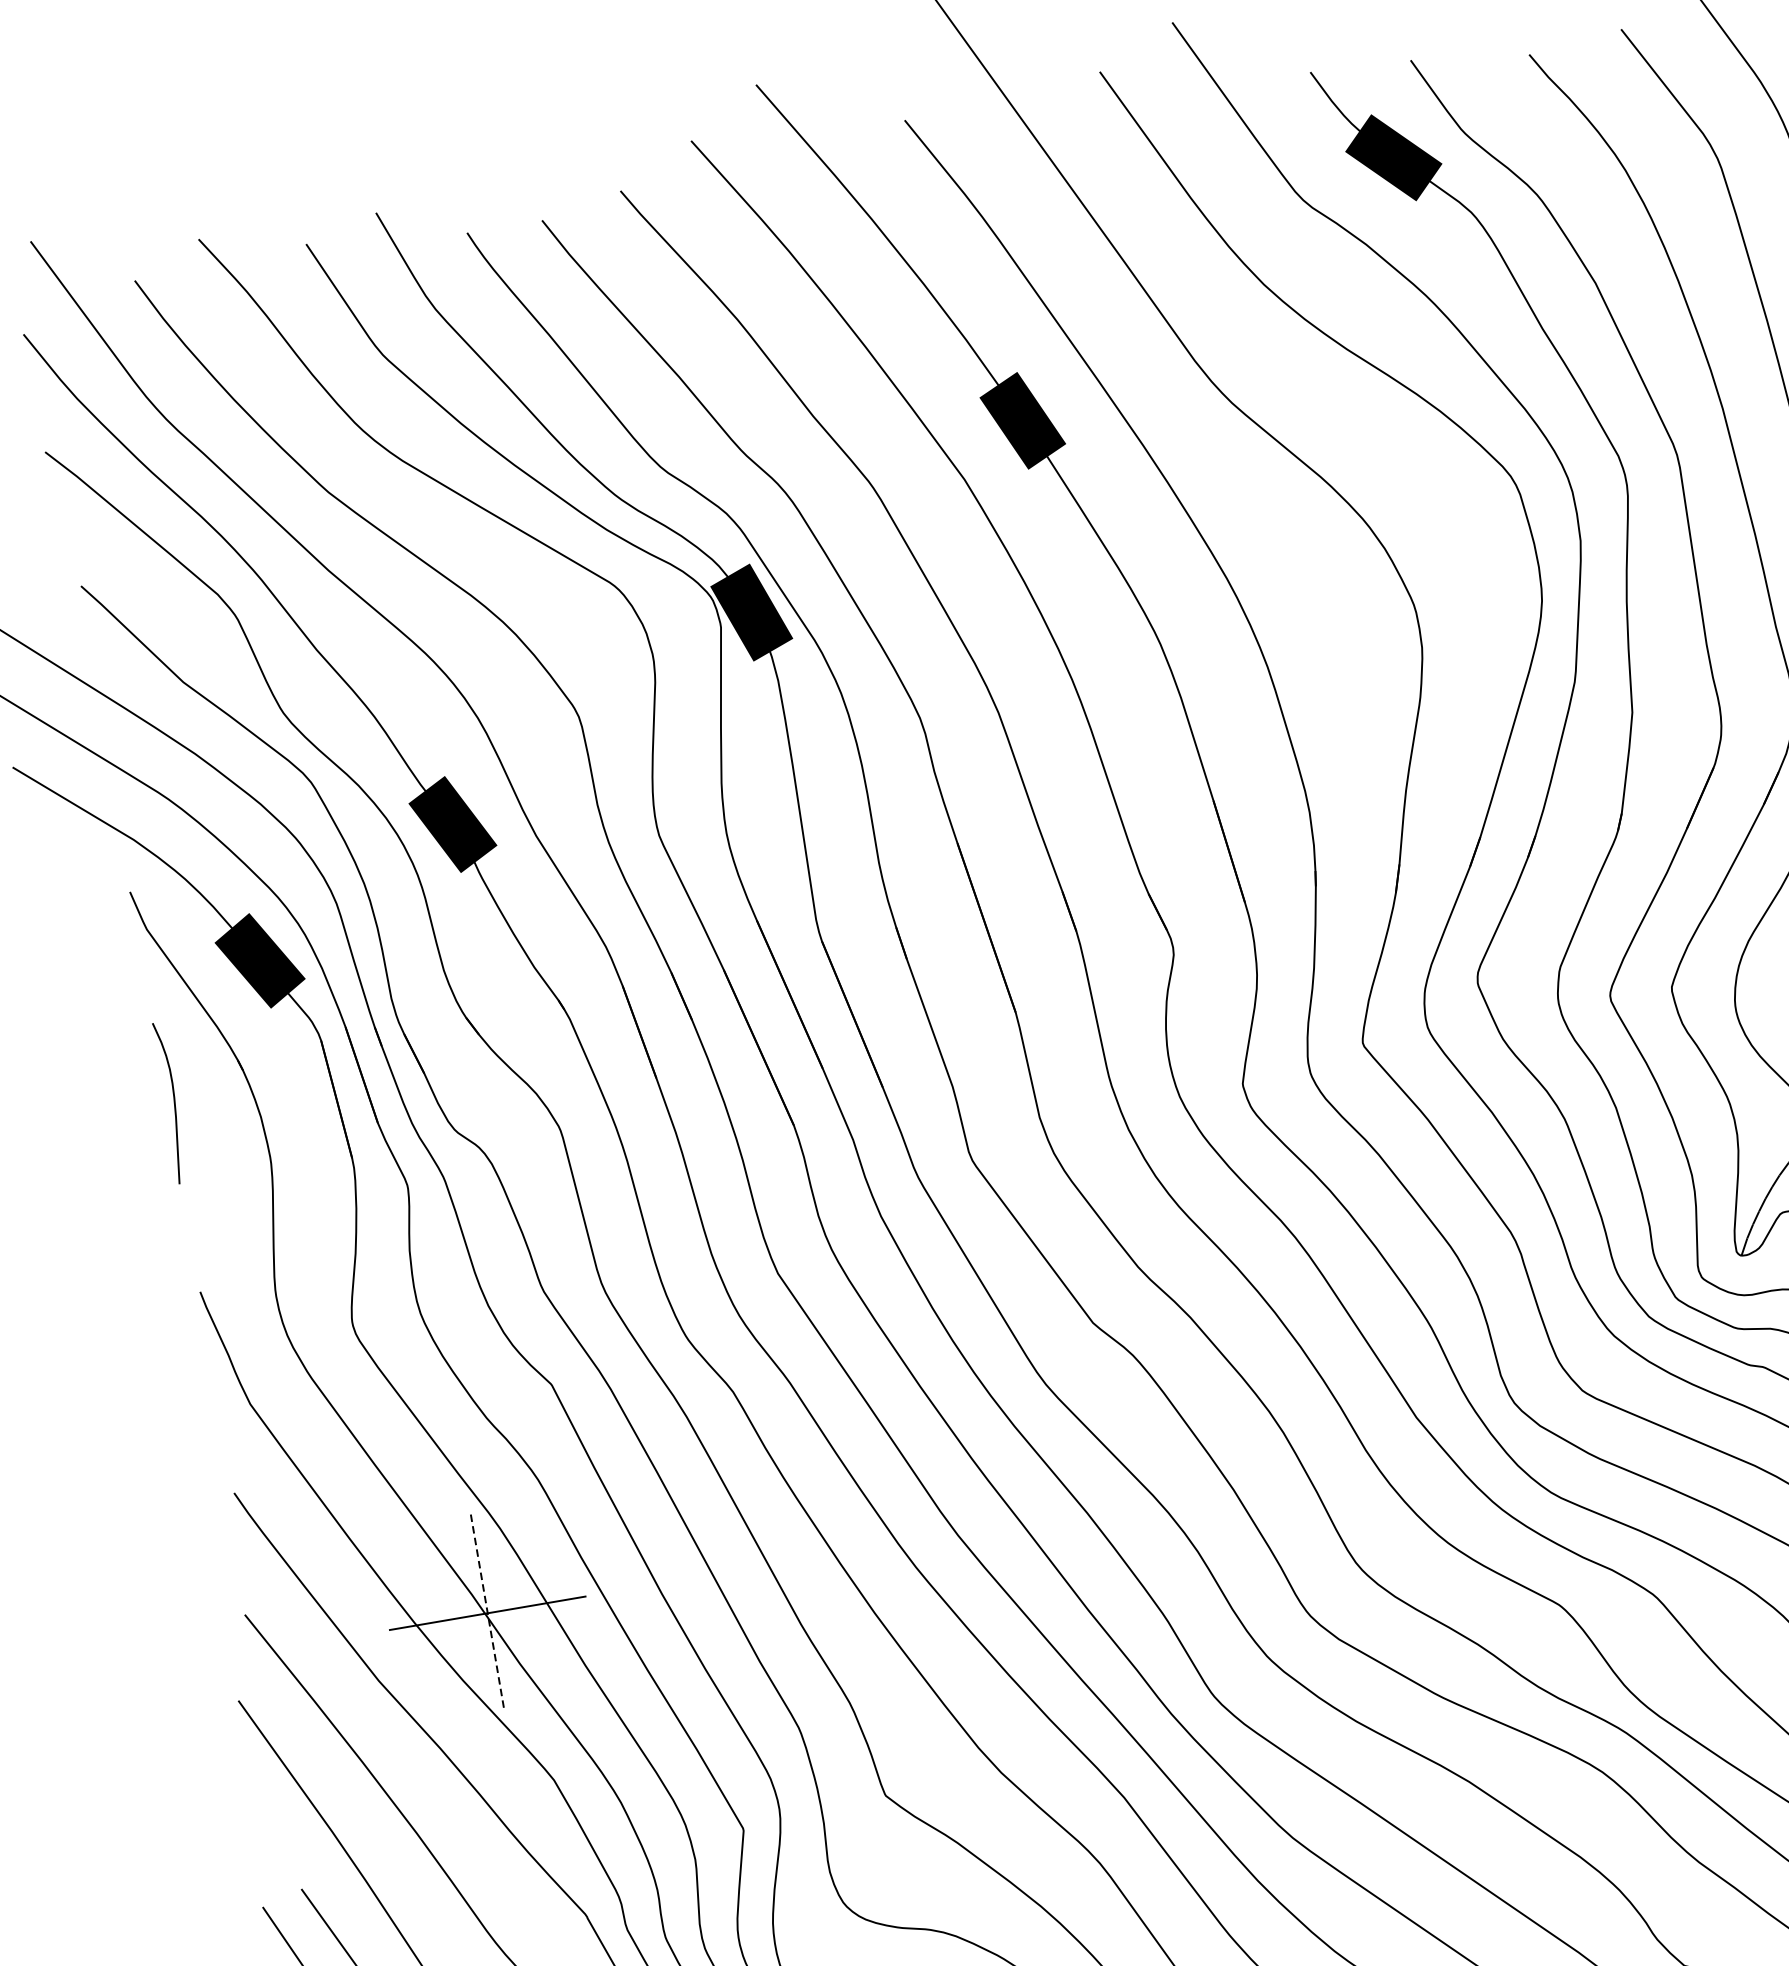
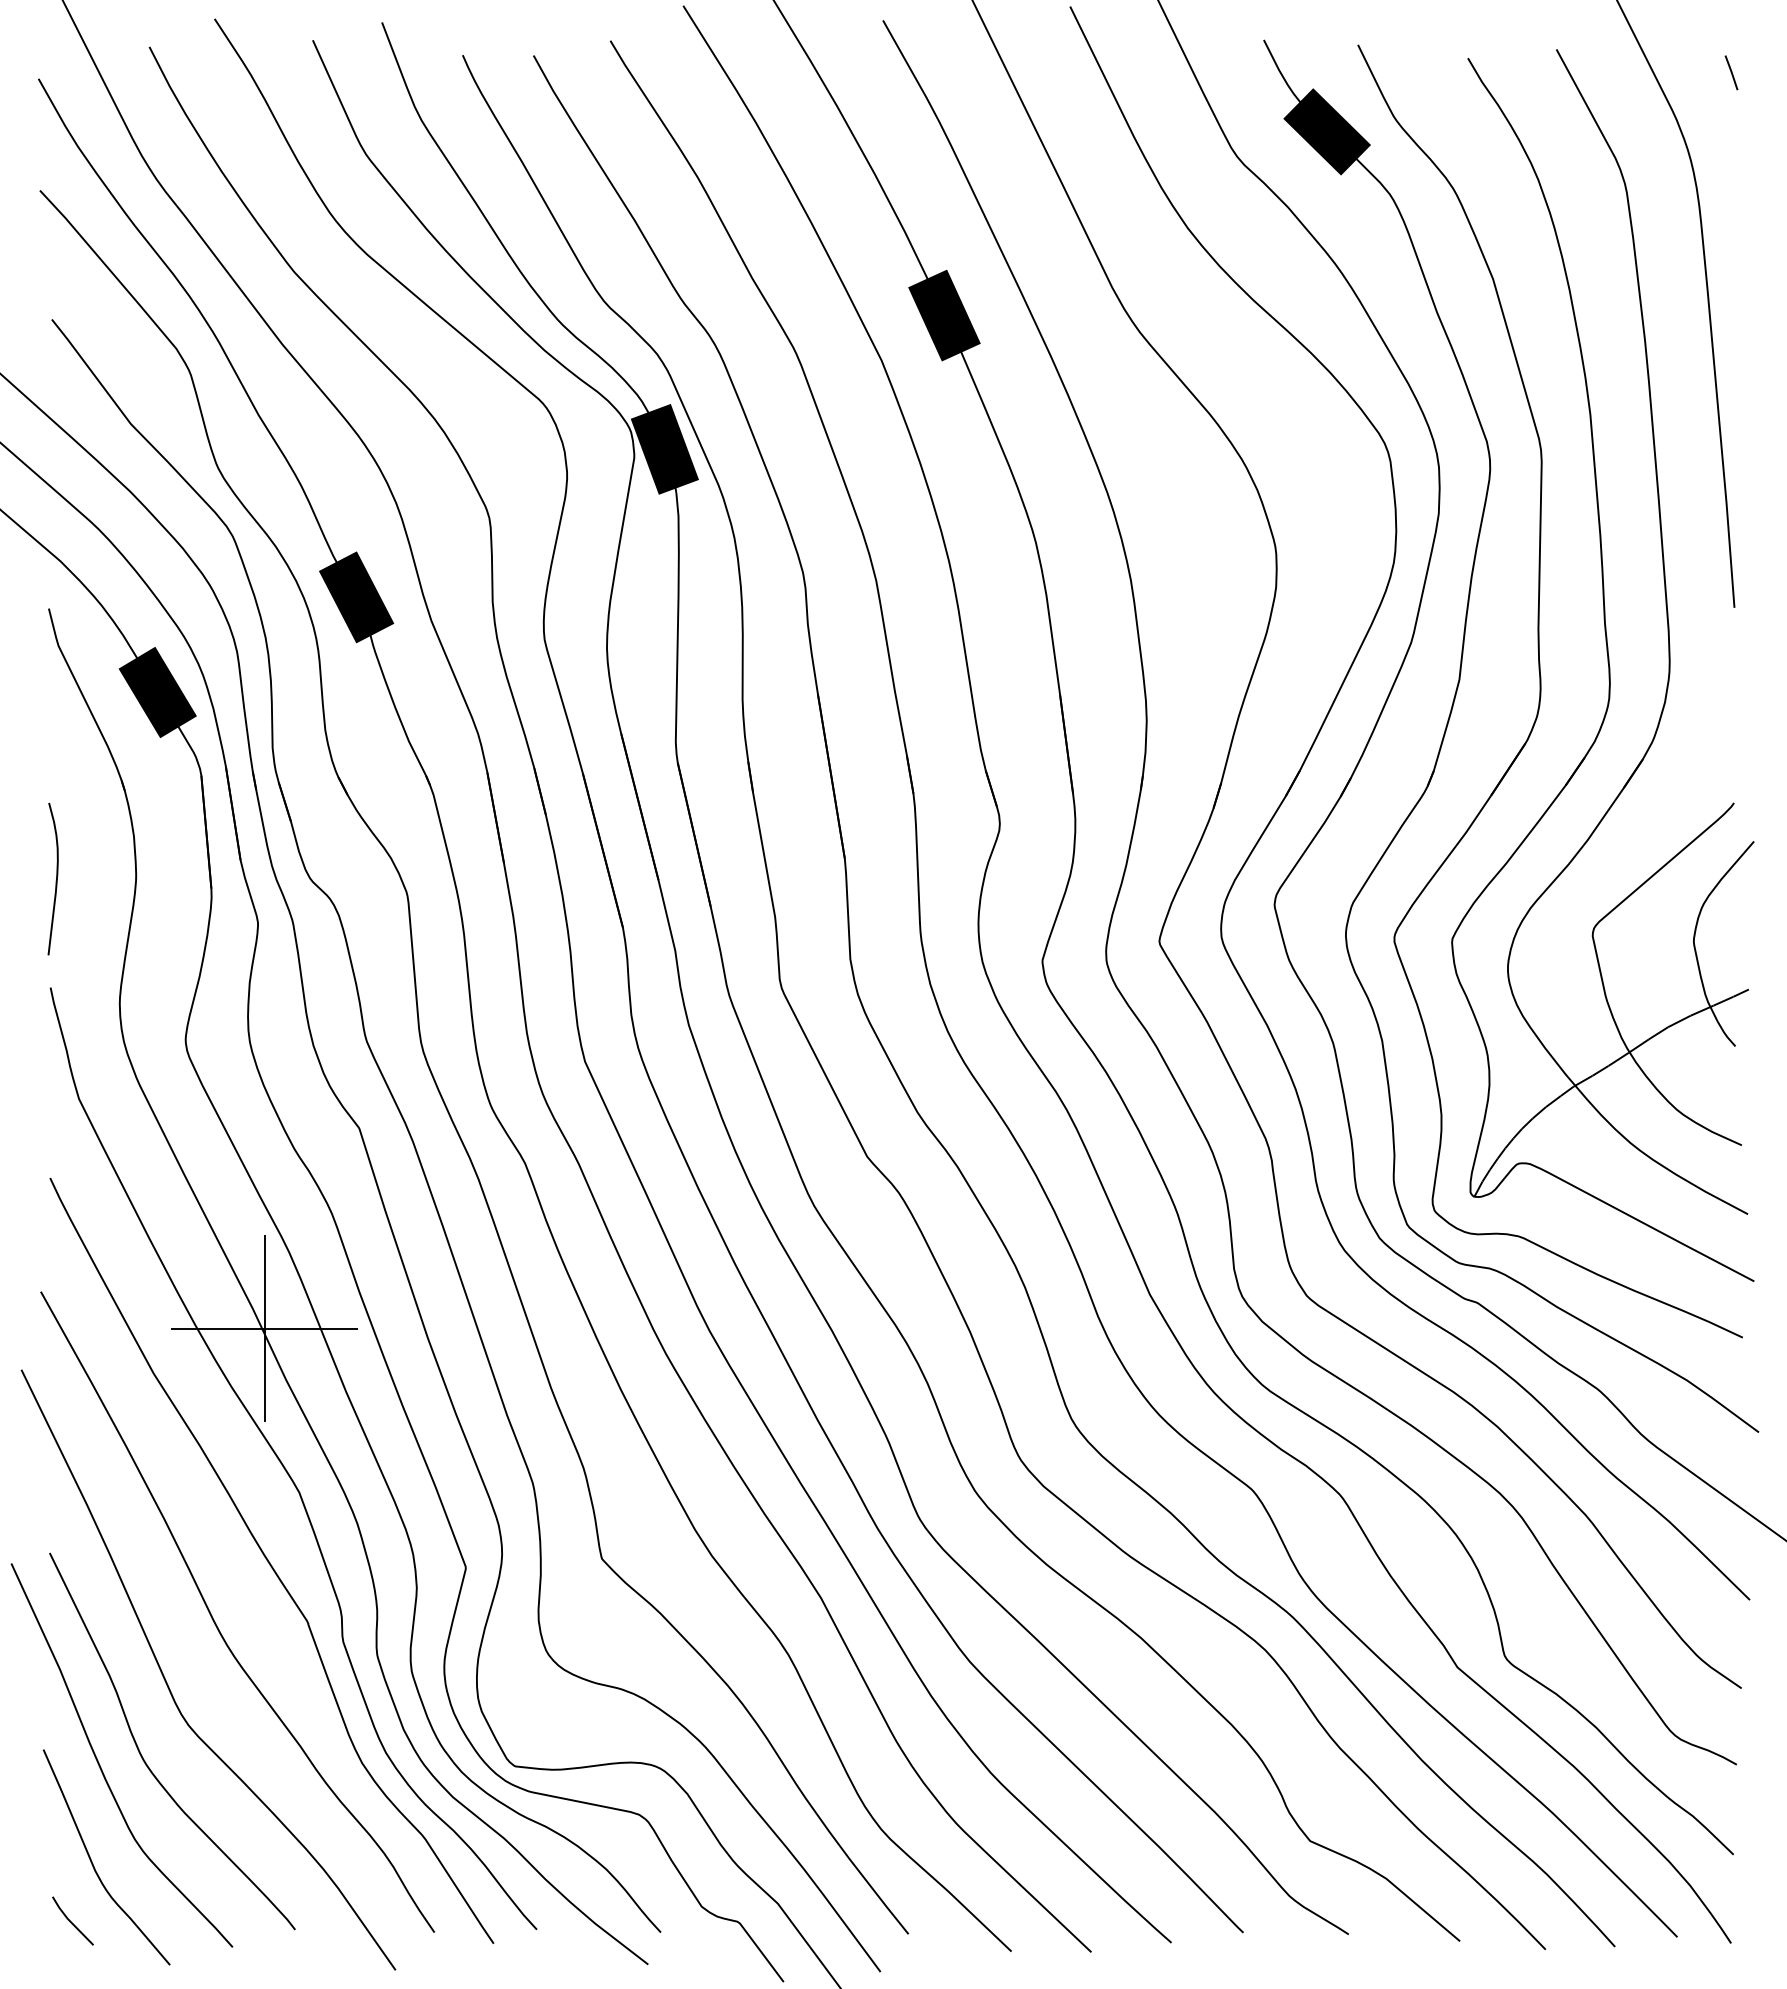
curve: (173, 1103) -> (55, 880), moved
line: (487, 1614) -> (264, 1329), dashed -> solid

